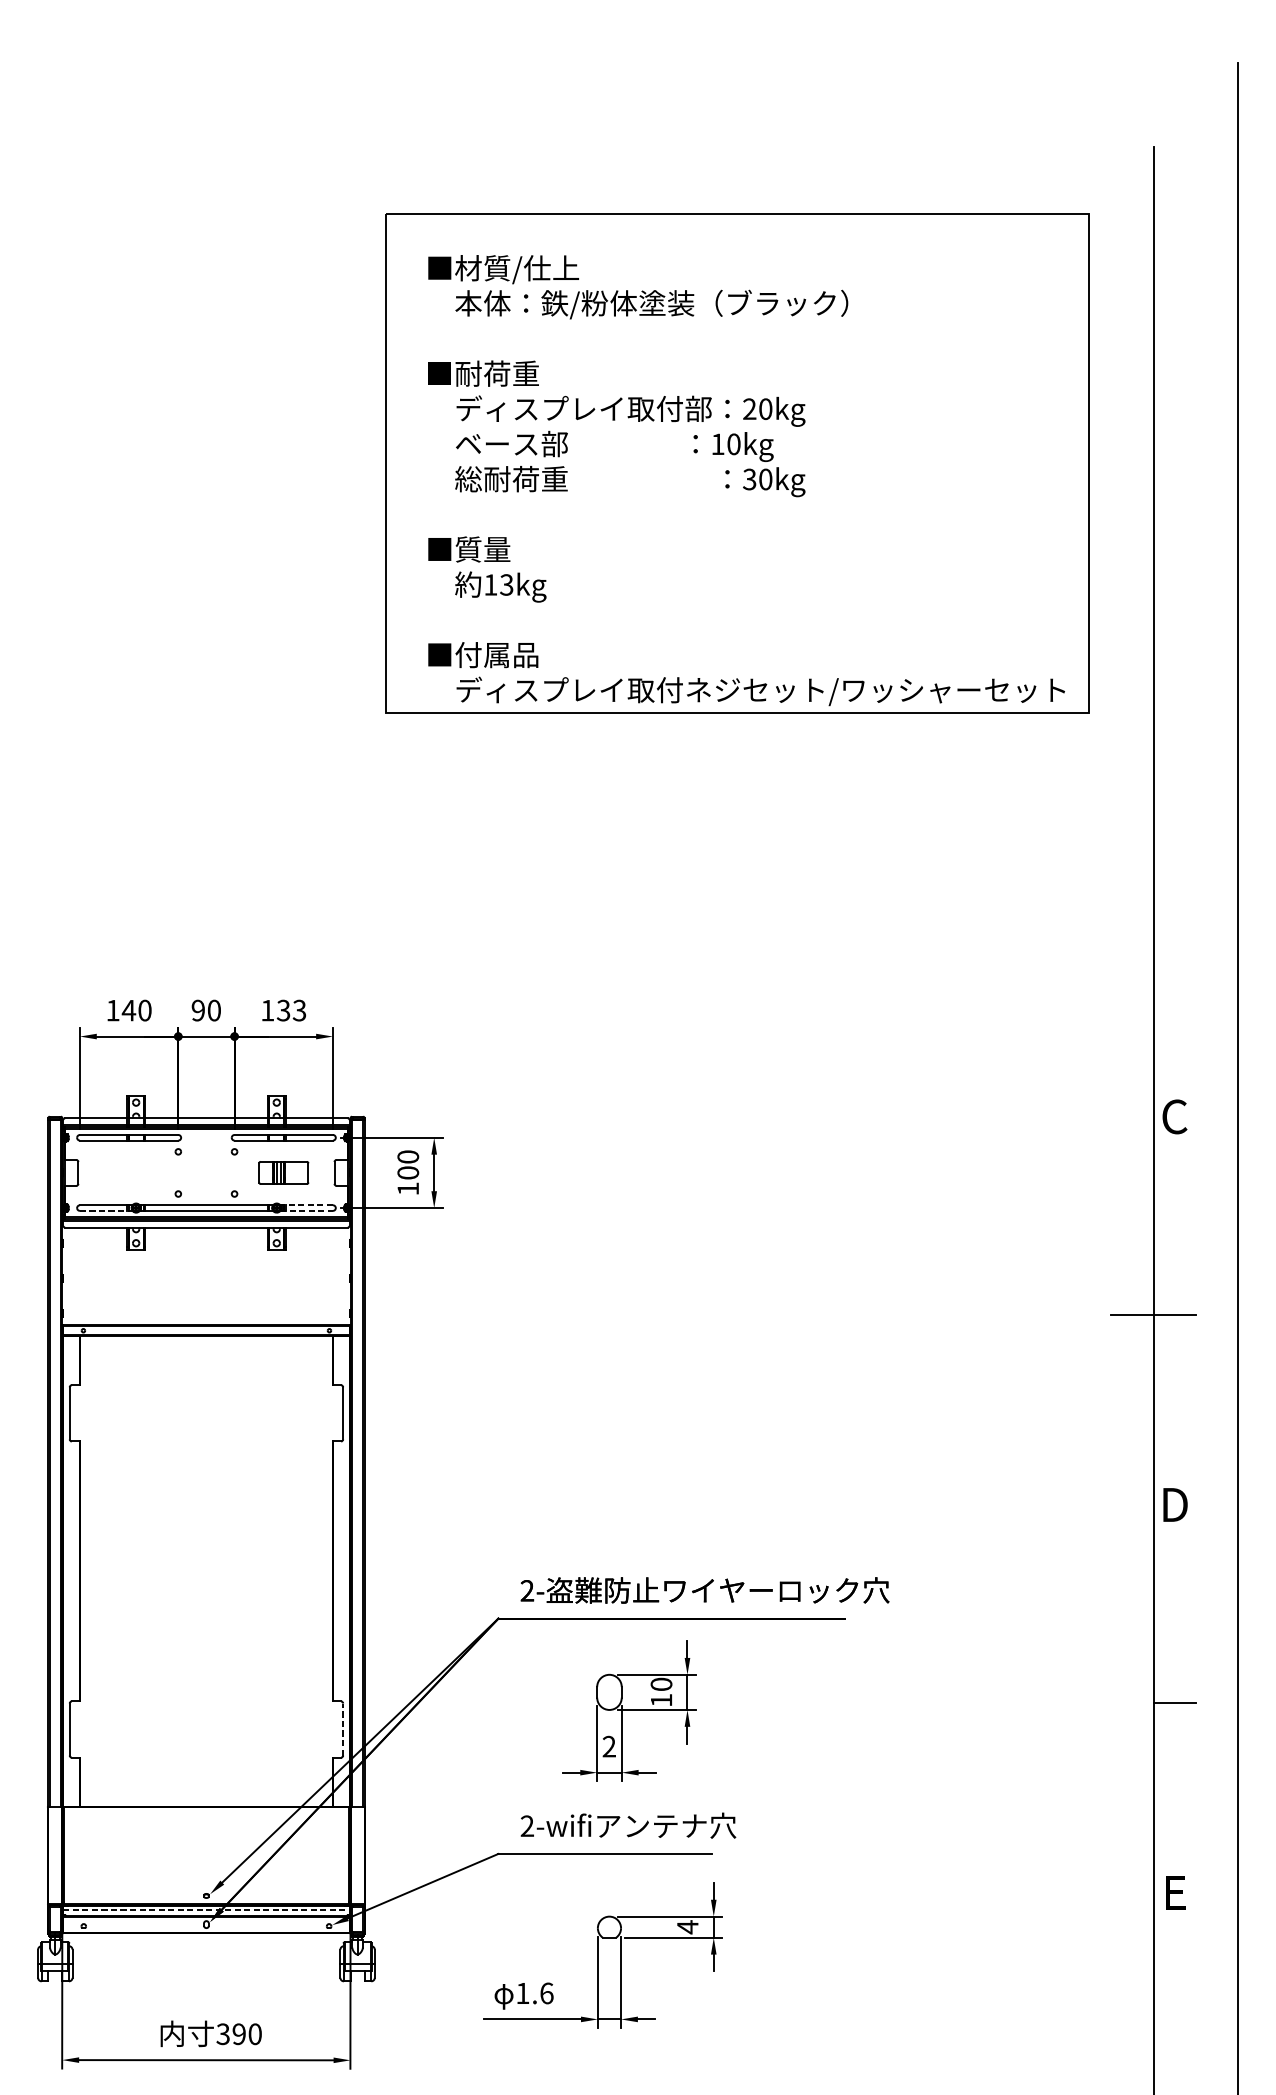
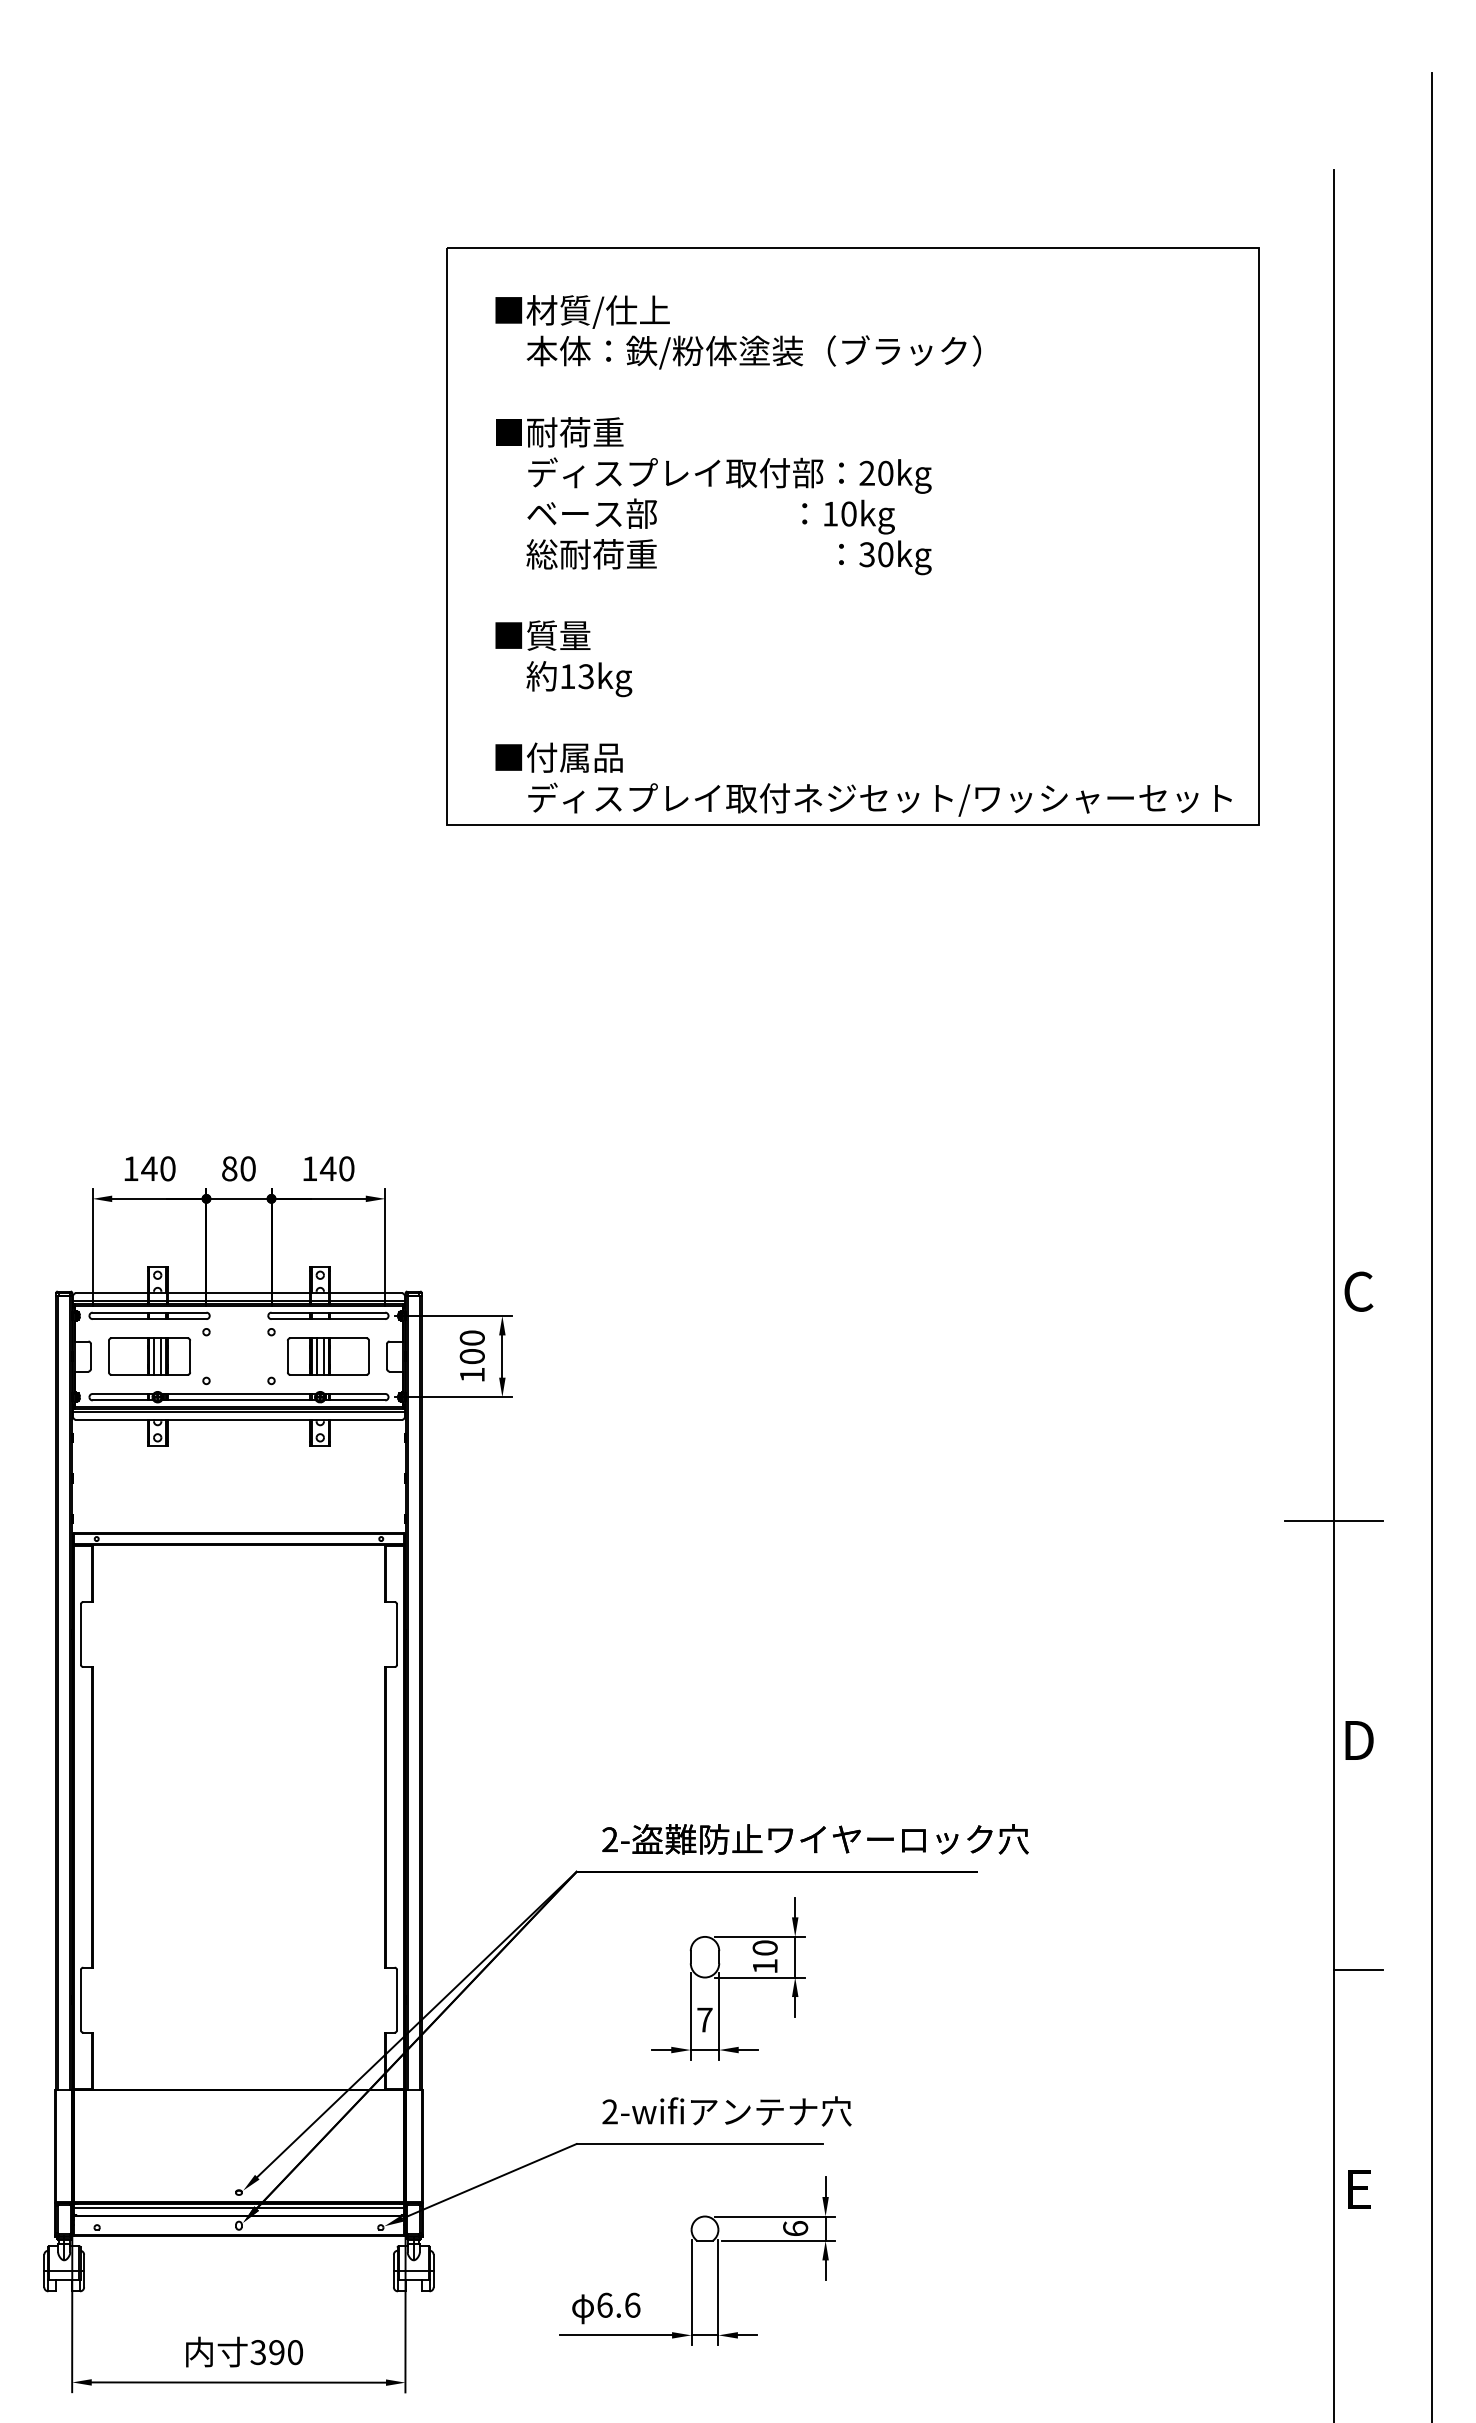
text: (198, 1010) -> (229, 1168), 90 -> 80
text: (290, 1010) -> (336, 1168), 133 -> 140
part: (129, 1172) -> (149, 1356), added
part: (283, 1172) -> (328, 1356), size x1.43
line: (306, 1204) -> (354, 1393), dashed -> solid
line: (106, 1210) -> (123, 1400), dashed -> solid
line: (307, 1210) -> (355, 1400), dashed -> solid
line: (343, 1728) -> (397, 1999), dashed -> solid
text: (609, 1746) -> (704, 2019), 2 -> 7
line: (206, 1909) -> (239, 2208), dashed -> solid
text: (687, 1927) -> (795, 2228), 4 -> 6
text: (522, 1992) -> (604, 2304), 1.6 -> 6.6

